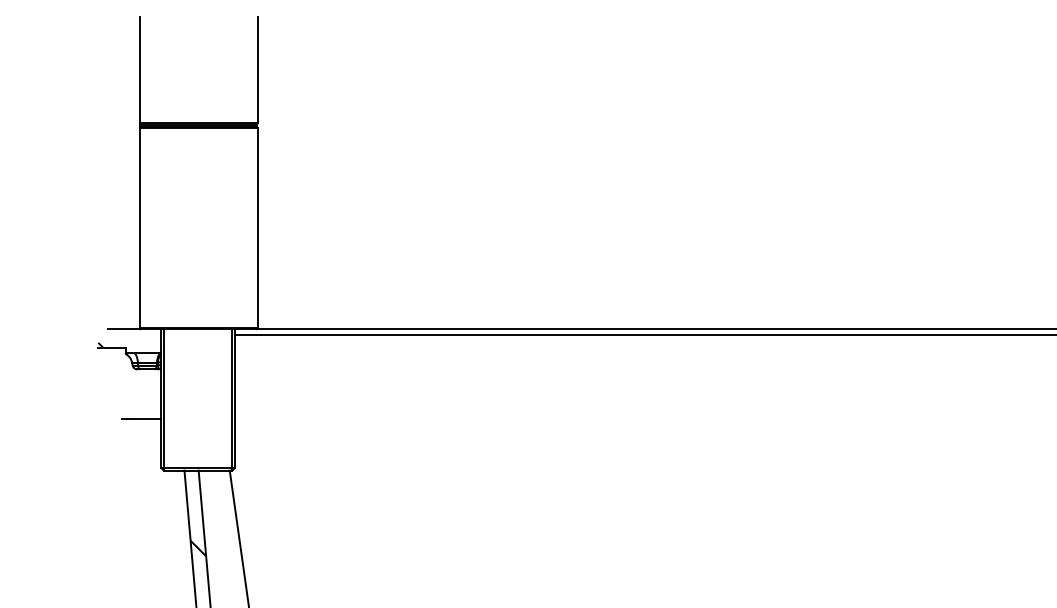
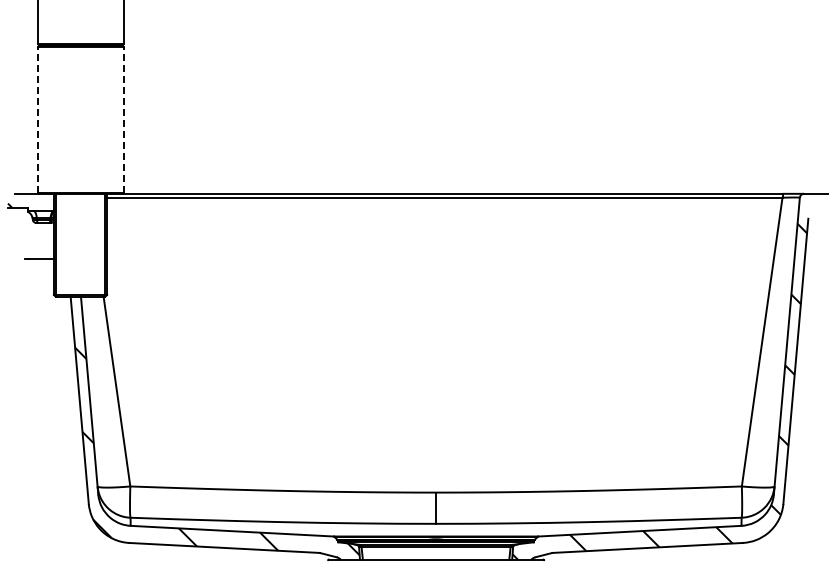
line: (140, 228) -> (38, 120), solid -> dashed
line: (257, 228) -> (123, 120), solid -> dashed

